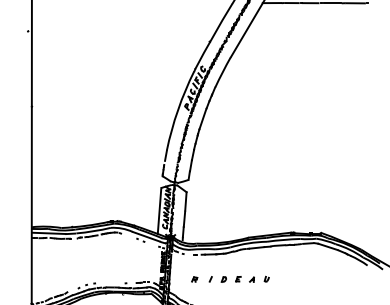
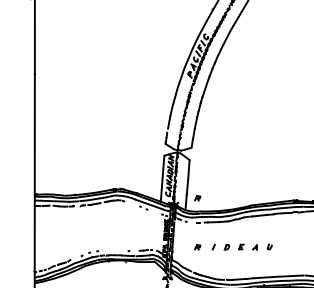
part: (194, 230) -> (197, 198), added

